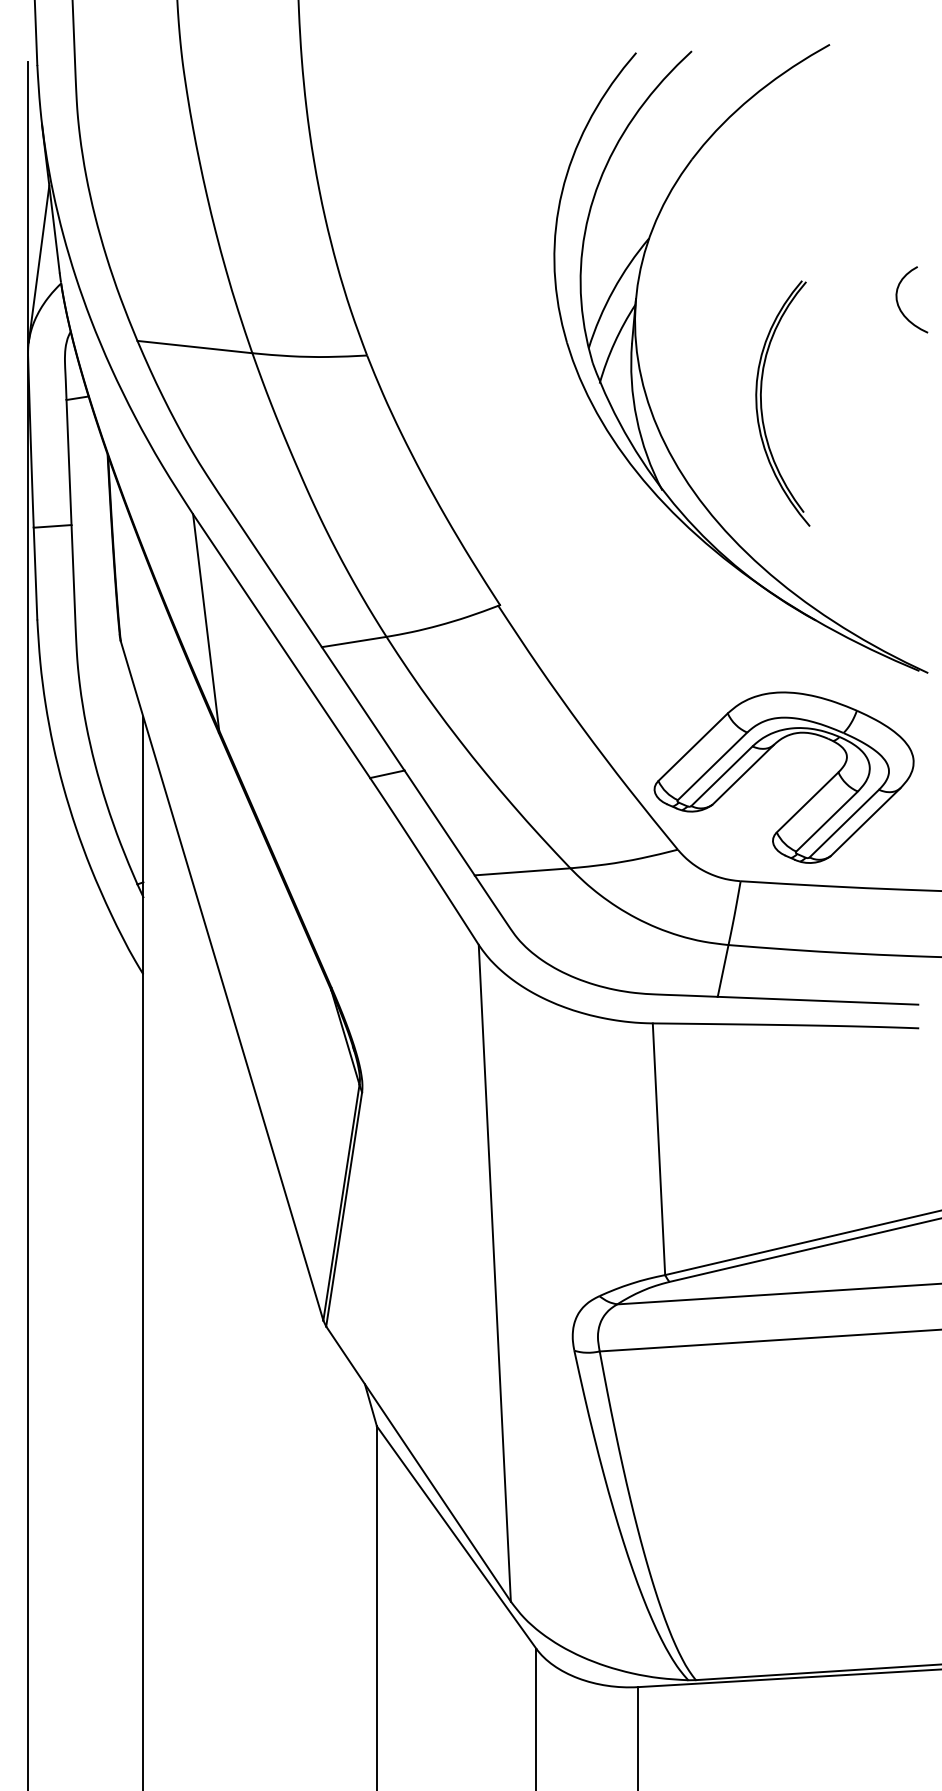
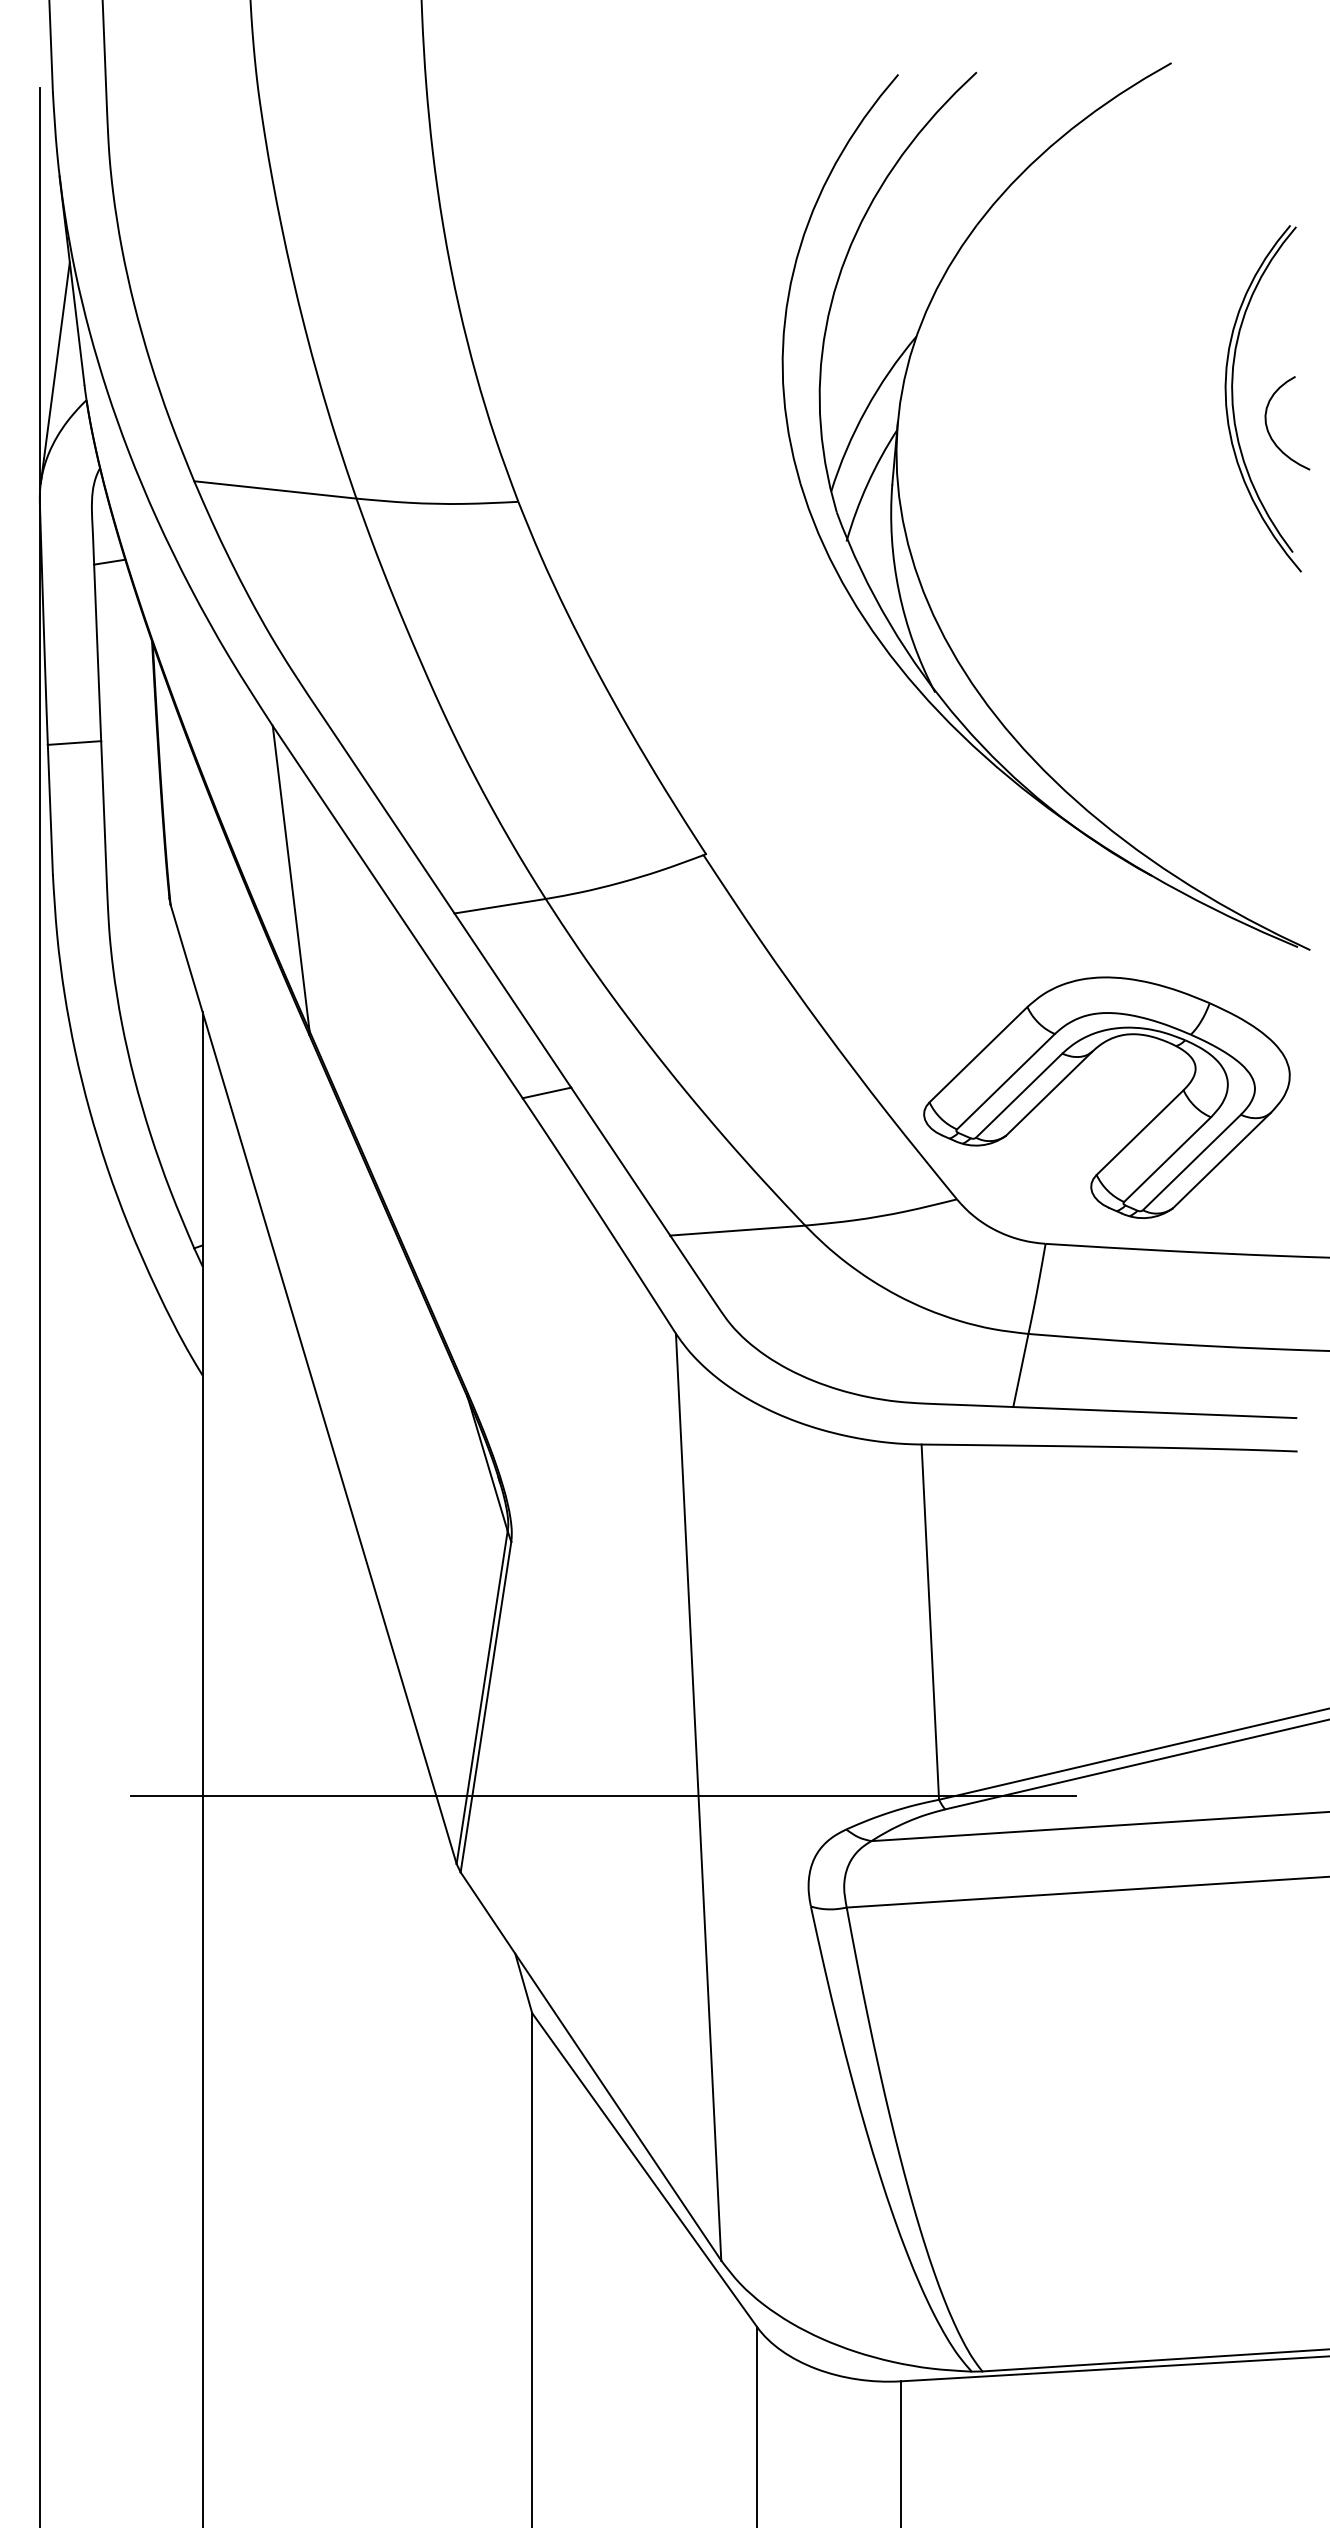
part: (761, 403) -> (1233, 398), moved
line: (427, 1272) -> (603, 1796), added

